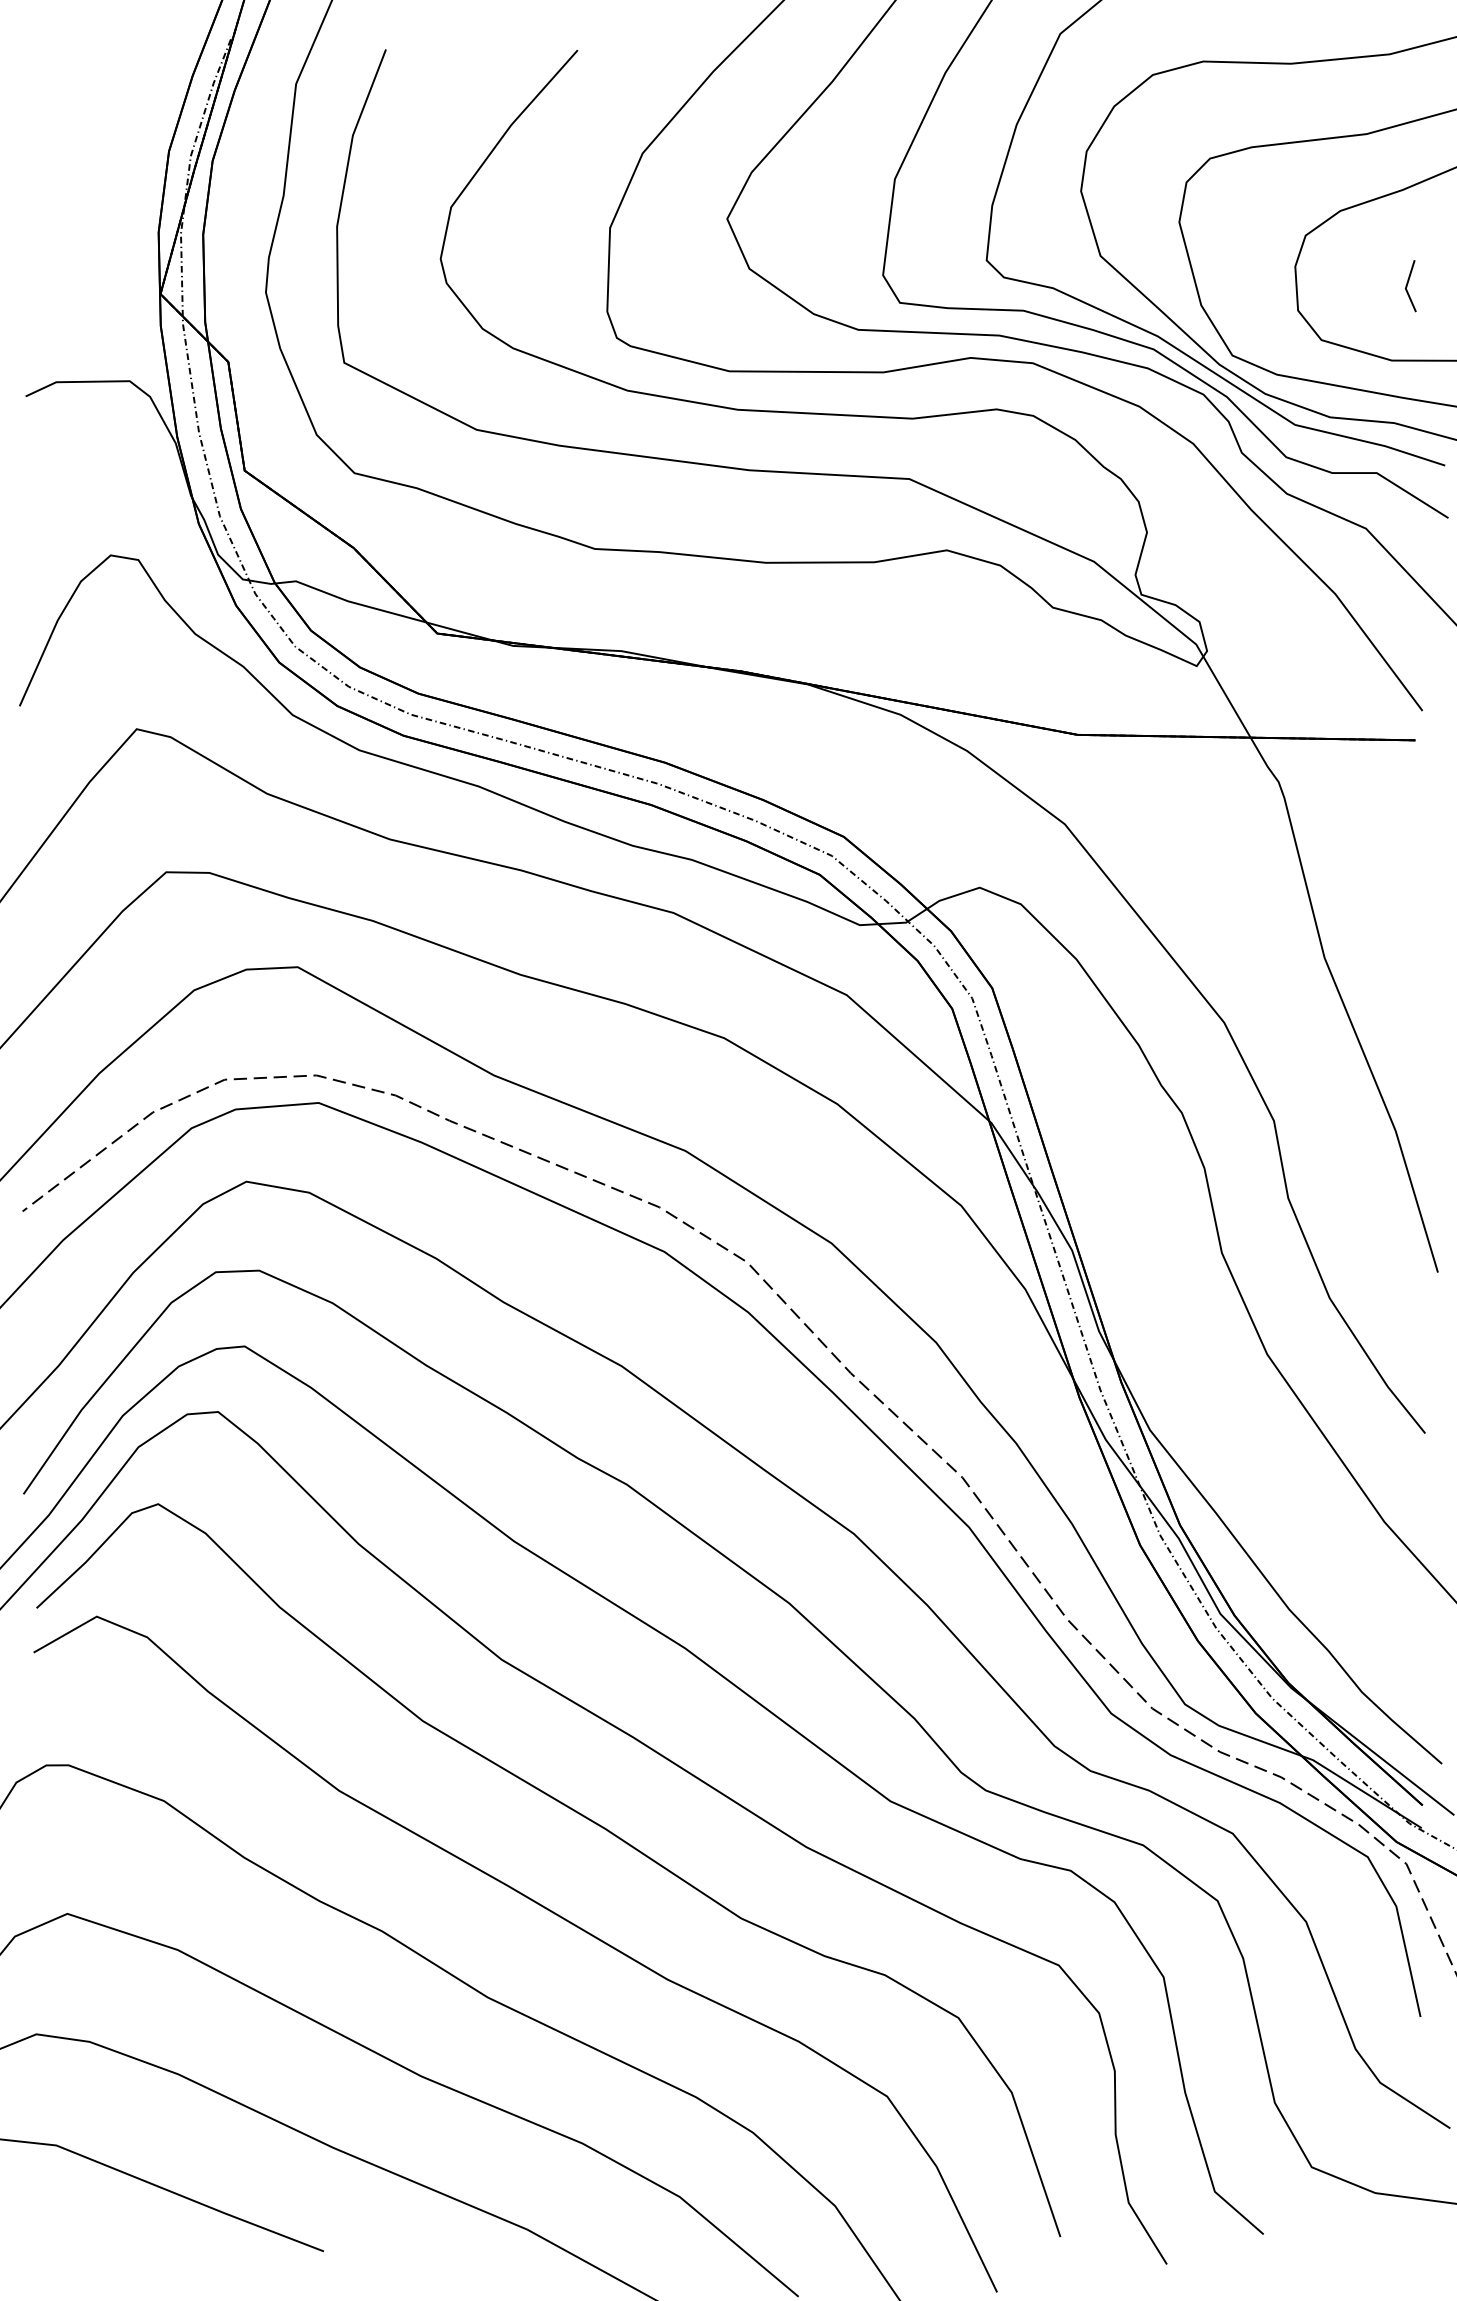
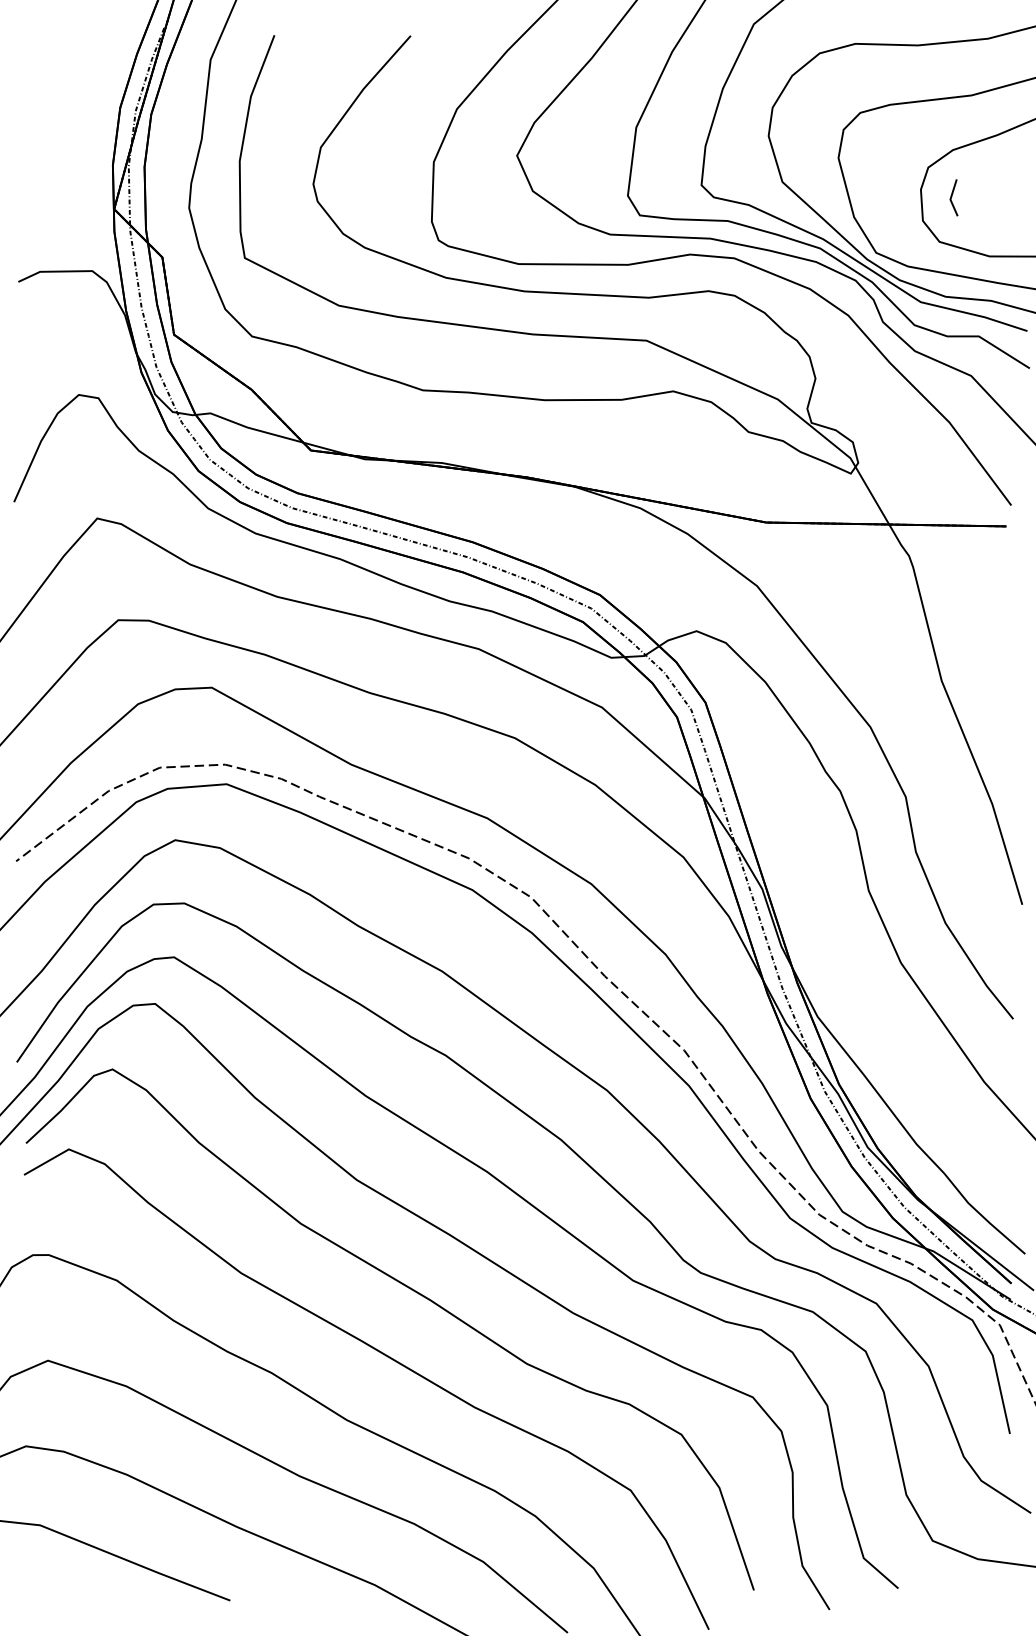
line: (1408, 284) -> (952, 196), moved

